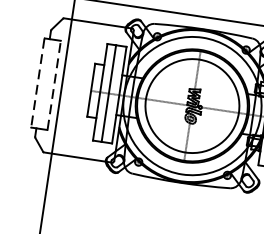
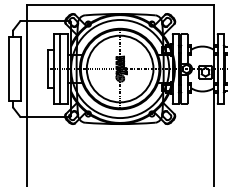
line: (38, 83) -> (9, 69), dashed -> solid
line: (54, 86) -> (21, 69), dashed -> solid

